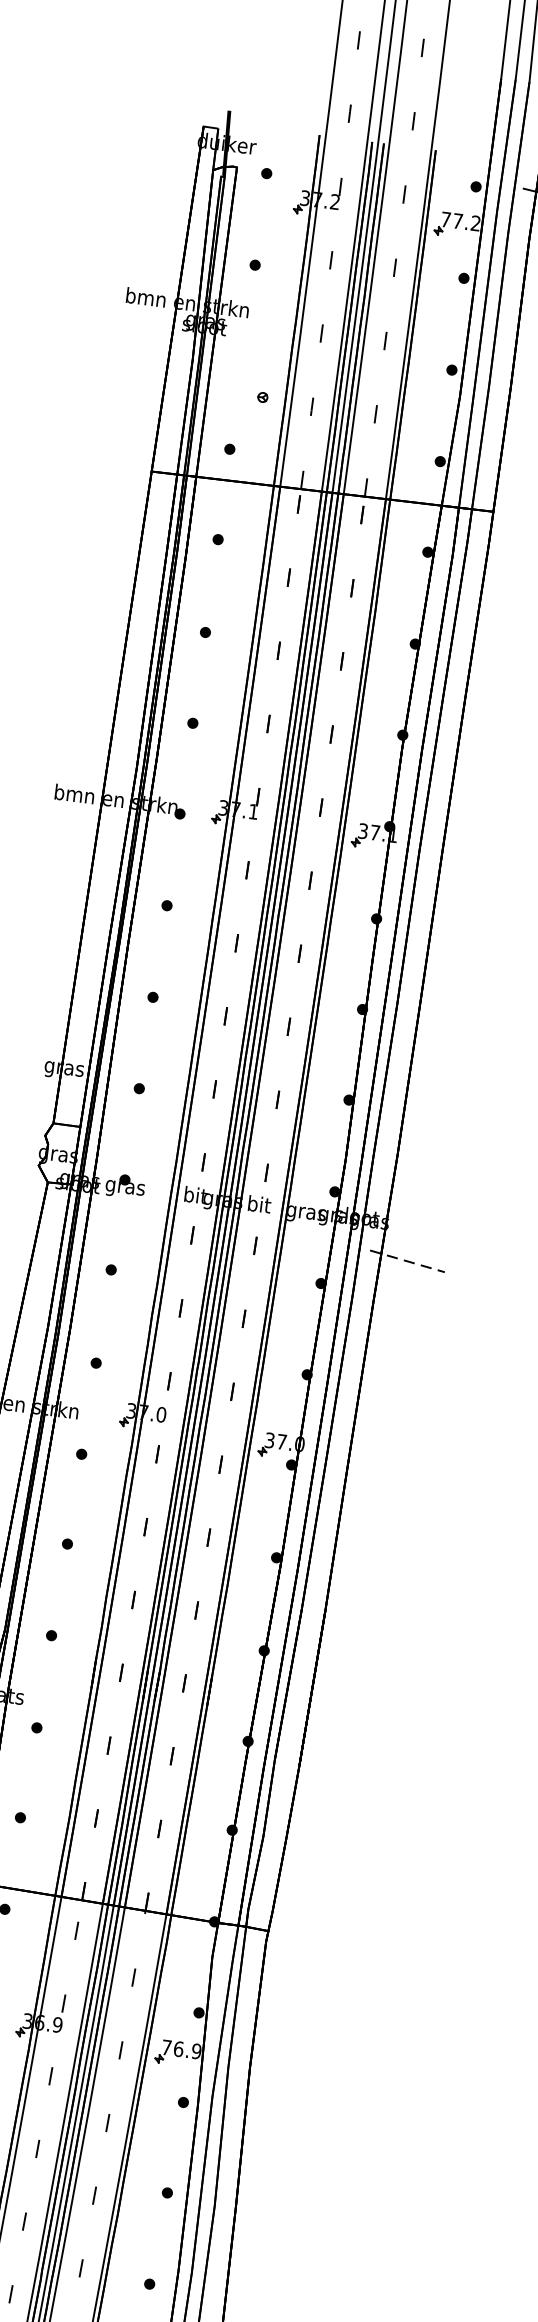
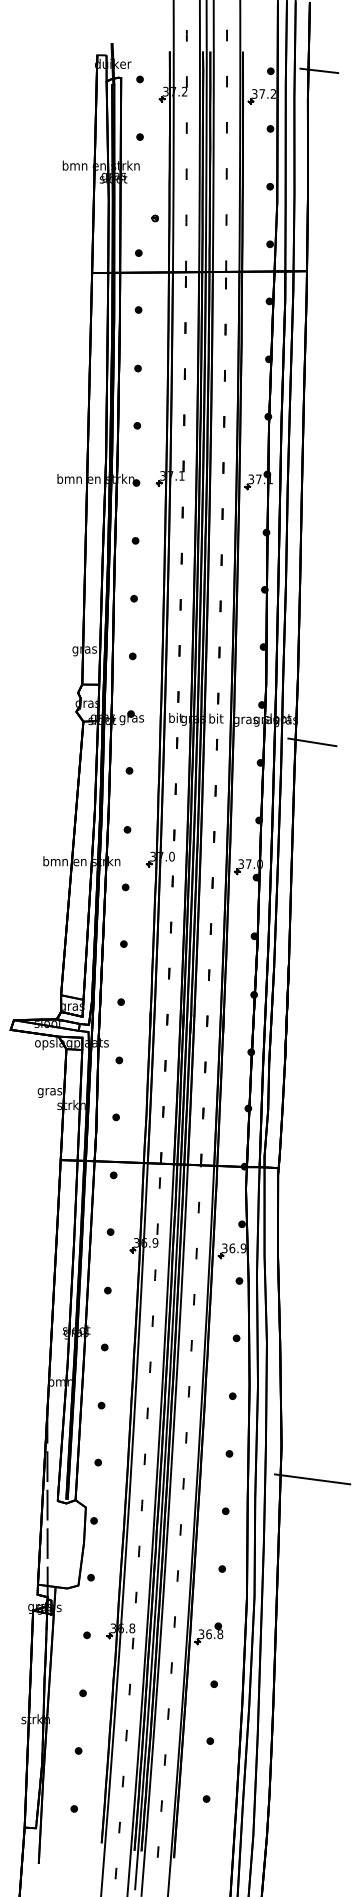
text: (445, 218) -> (254, 93), 77.2 -> 37.2
line: (407, 1261) -> (312, 742), dashed -> solid
text: (166, 2047) -> (224, 1248), 76.9 -> 36.9

